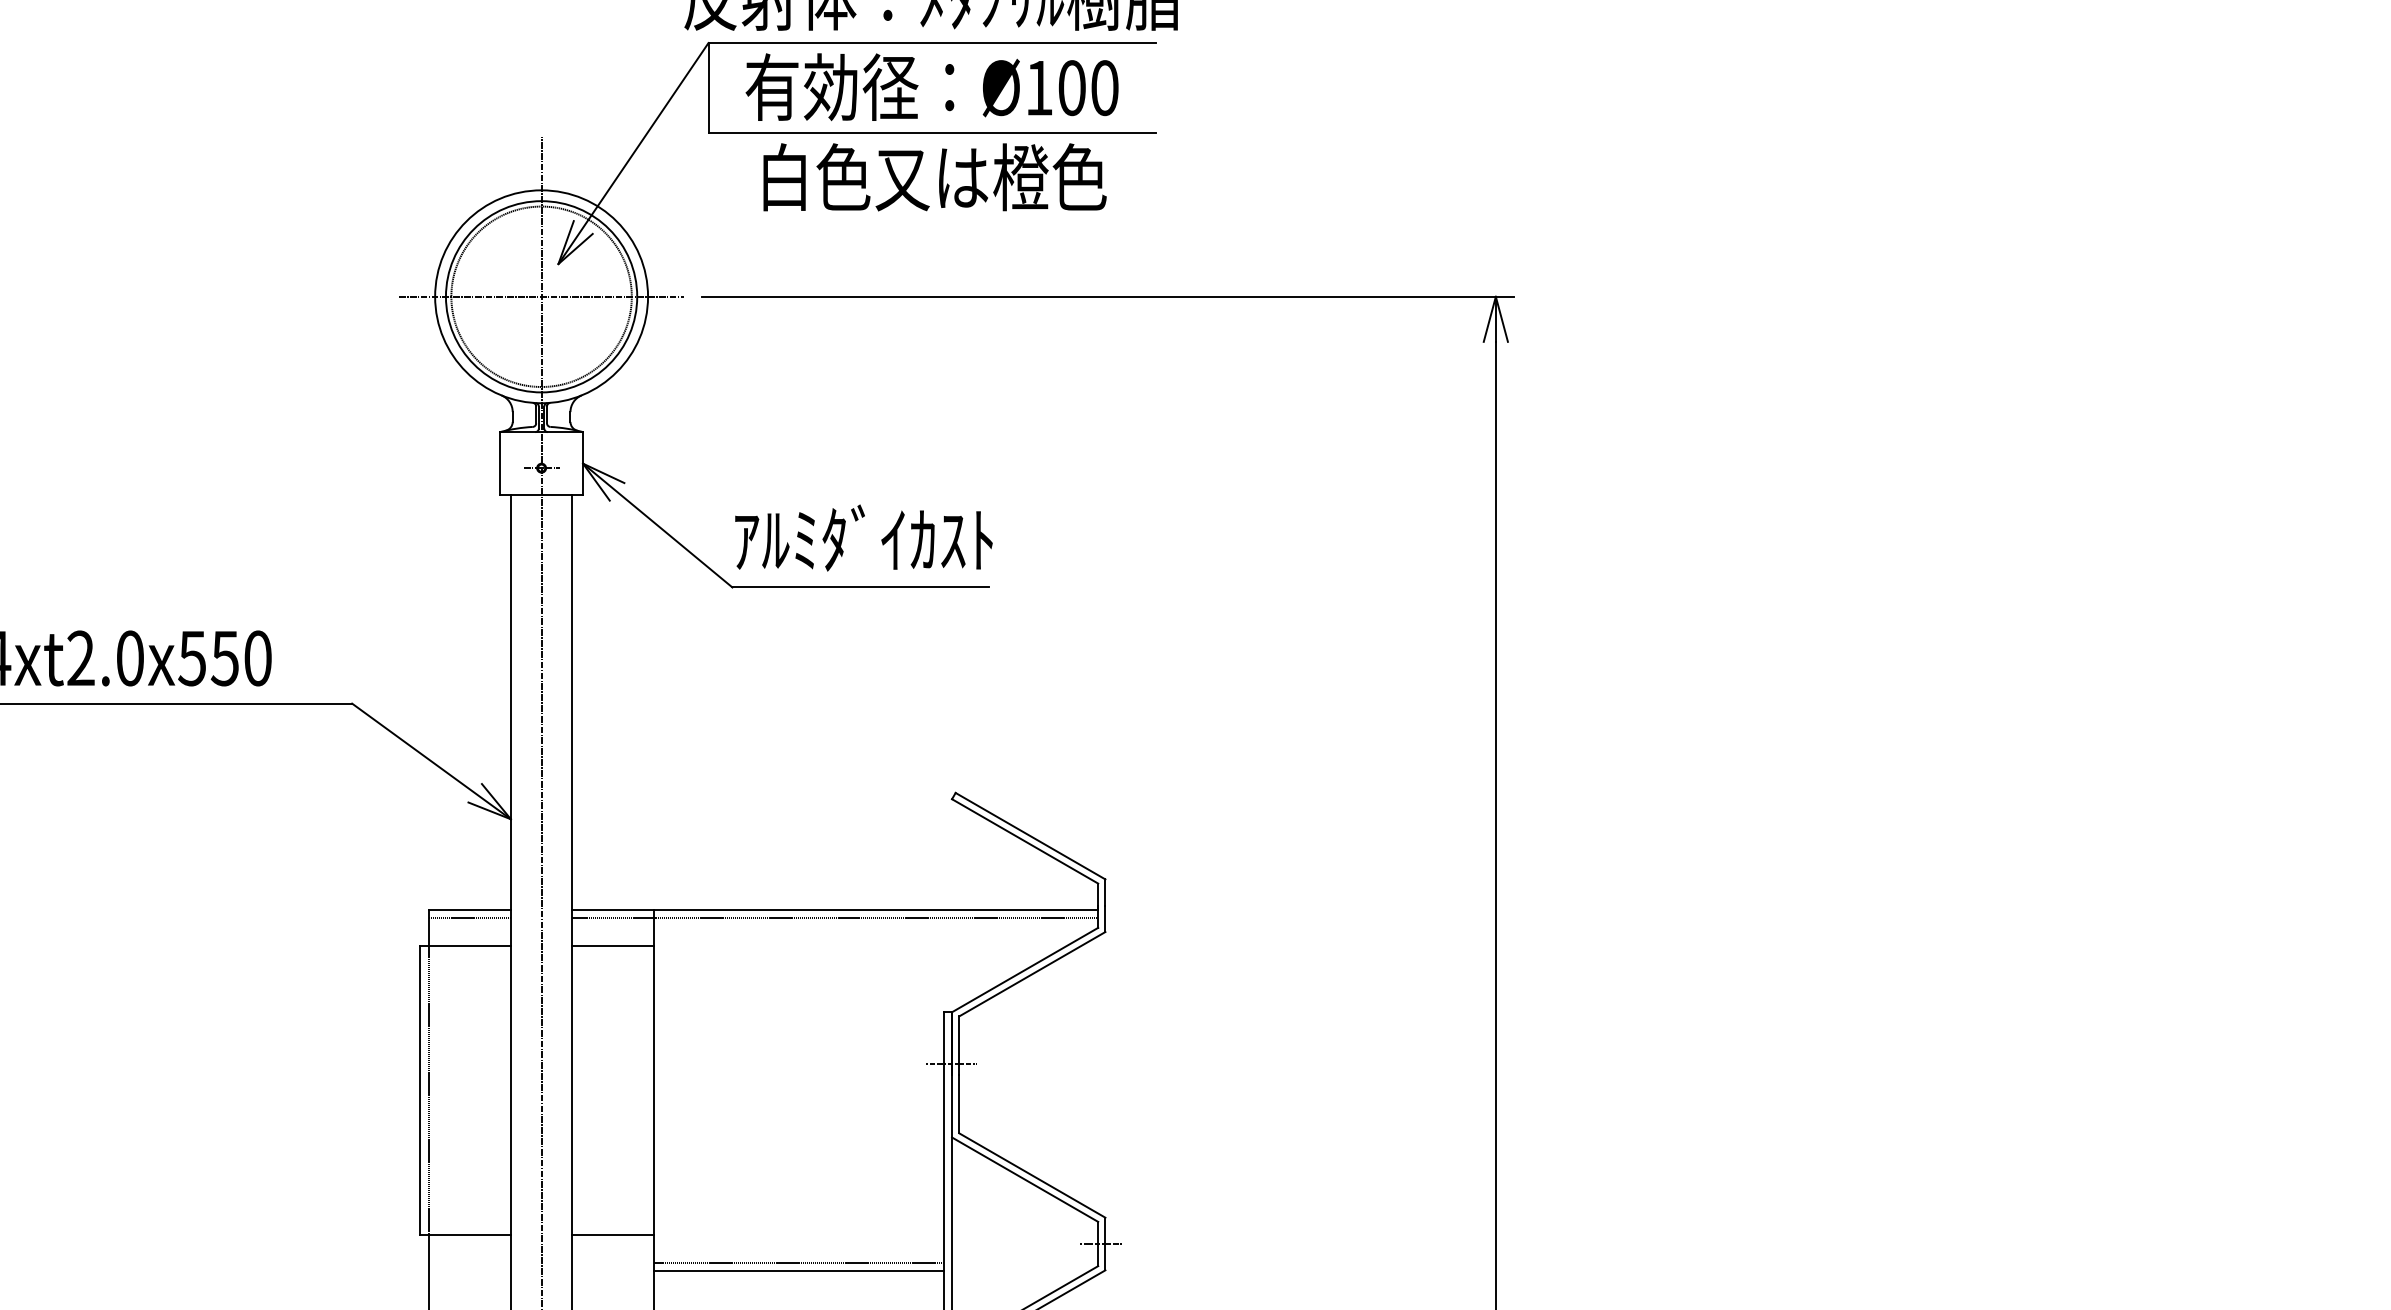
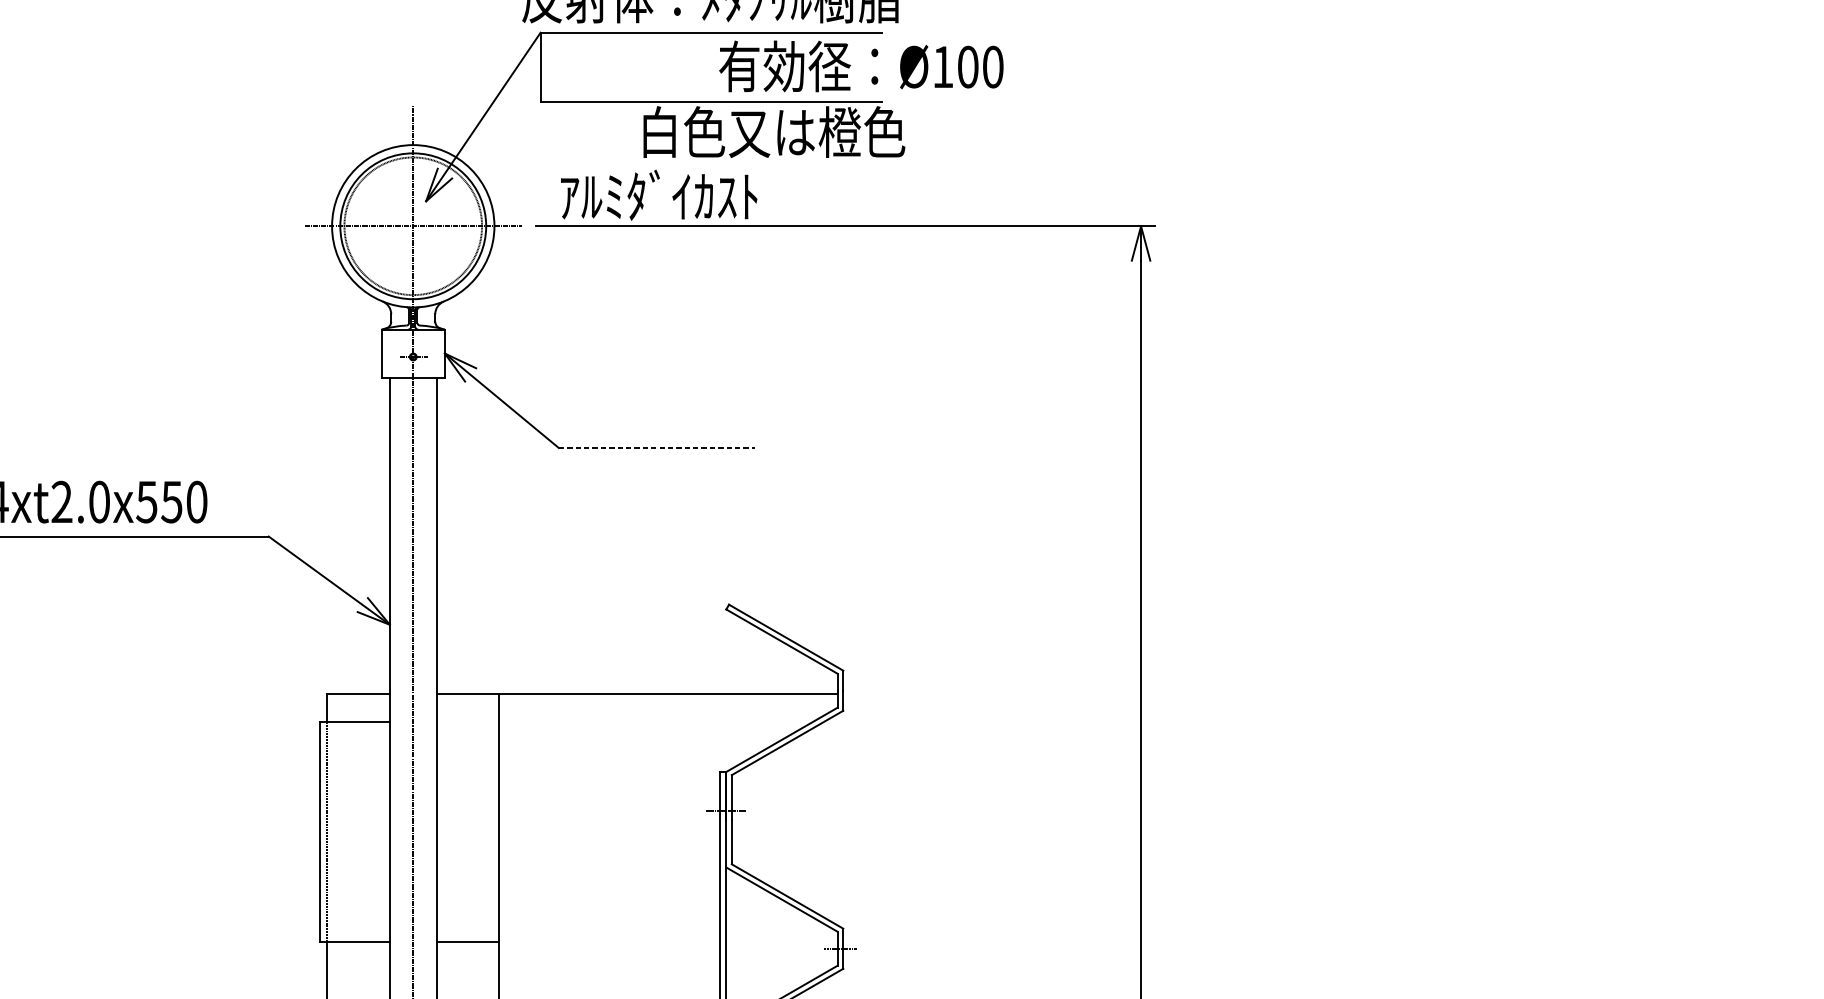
text: (931, 87) -> (860, 66), moved
text: (934, 177) -> (773, 132), moved
text: (863, 537) -> (658, 194), moved
line: (861, 587) -> (657, 448), solid -> dashed
line: (469, 918) -> (358, 700), removed
line: (835, 918) -> (637, 700), removed
line: (613, 946) -> (468, 721), removed
line: (798, 1262) -> (609, 962), removed
line: (798, 1271) -> (609, 969), removed

